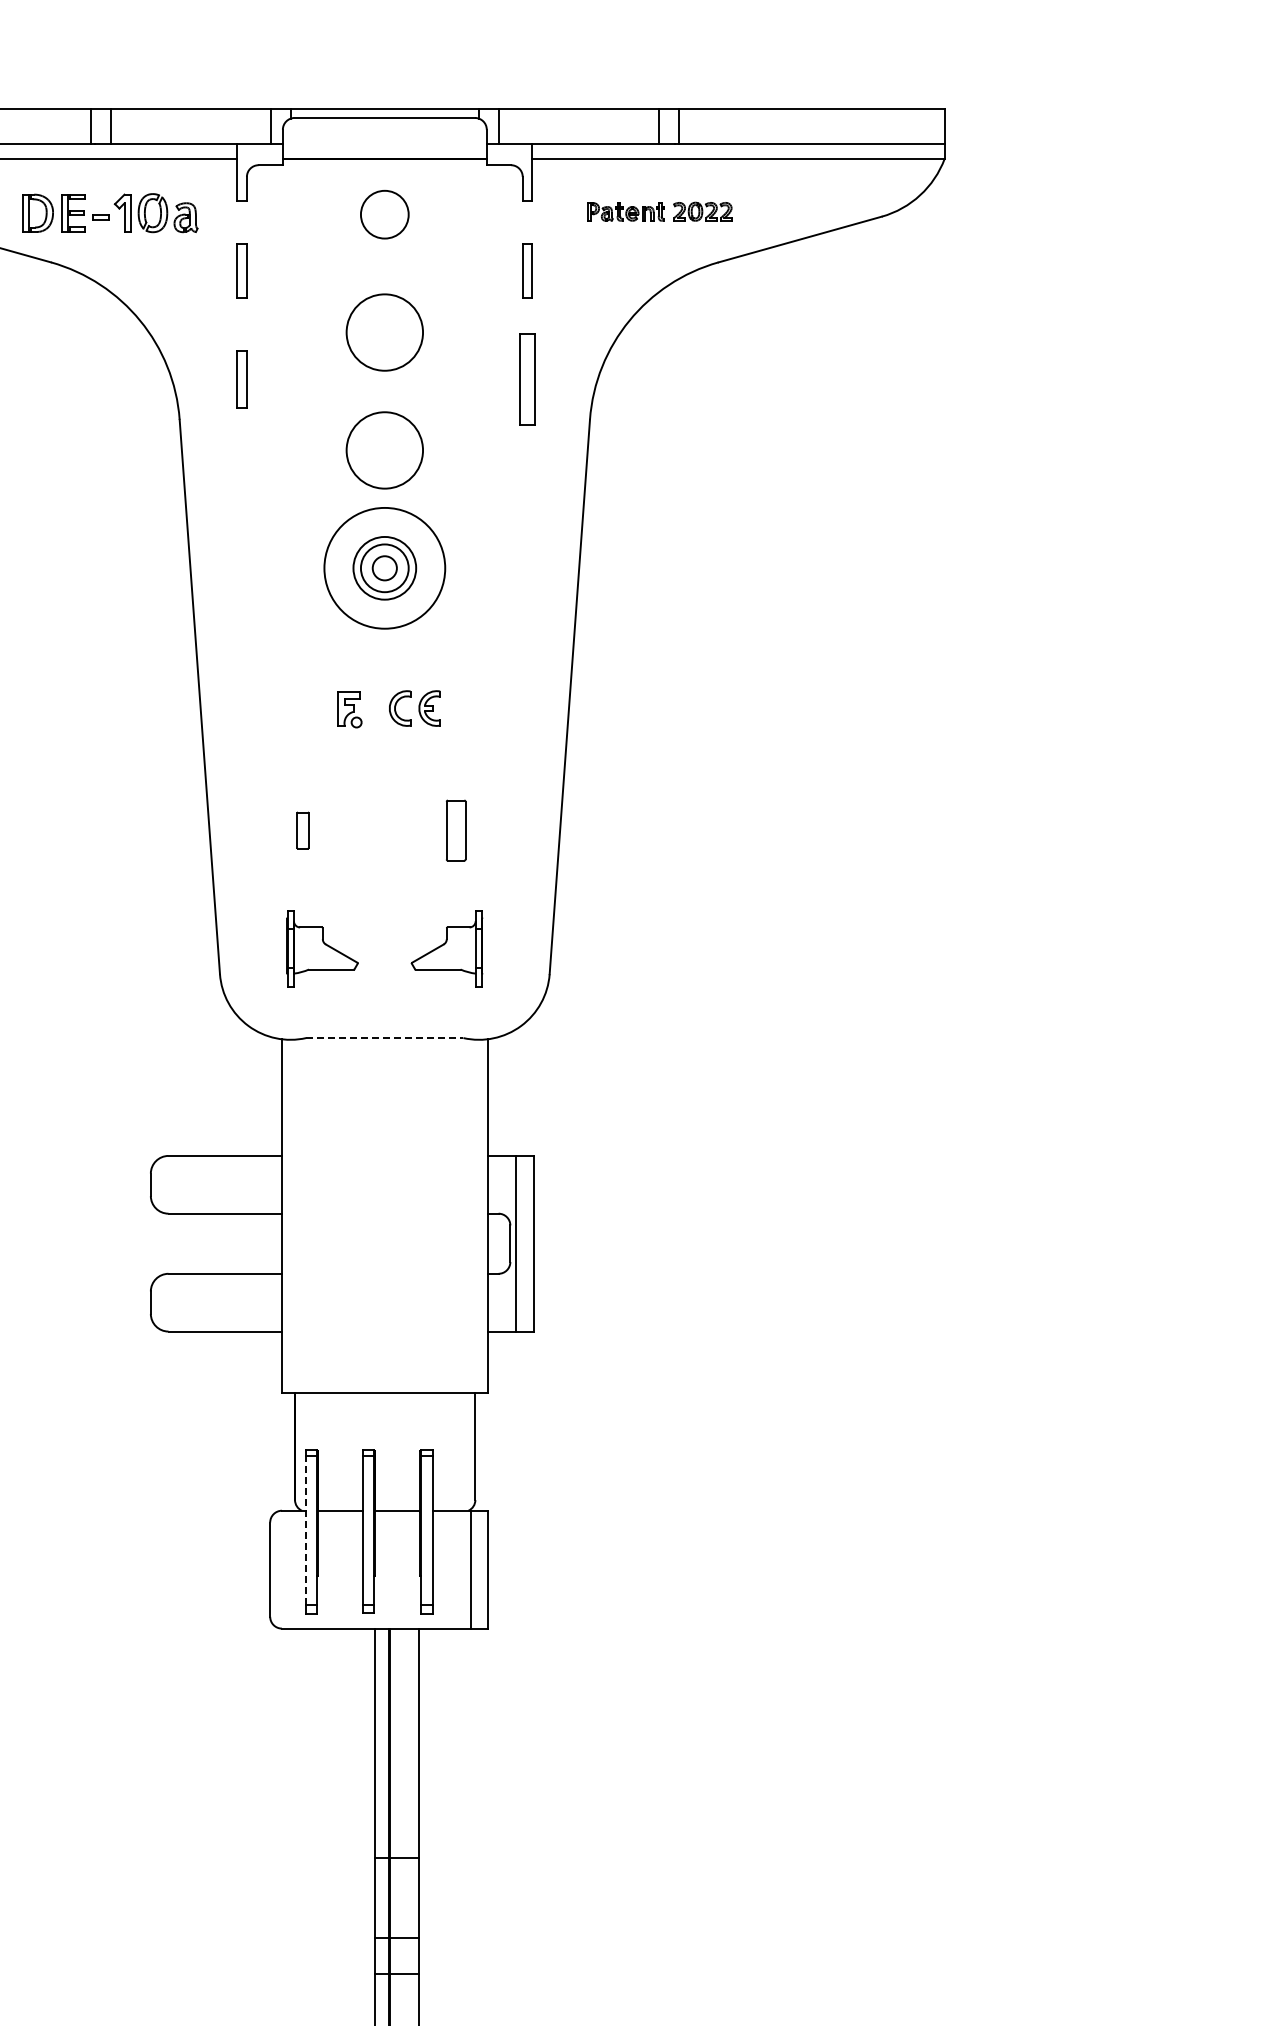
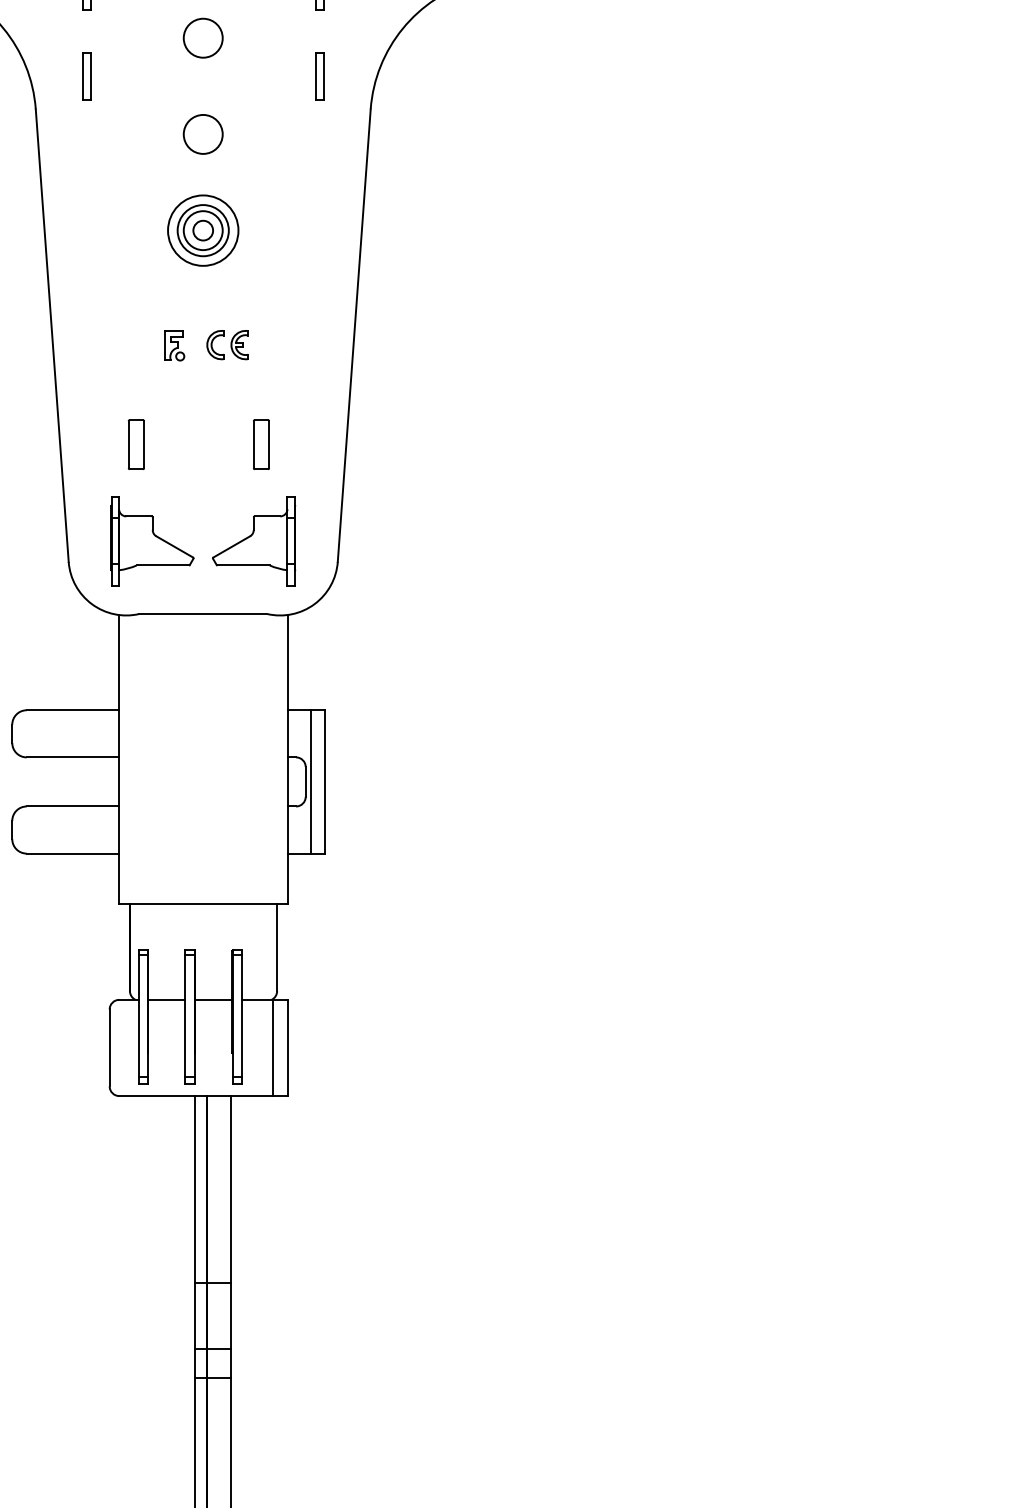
circle: (384, 332) -> (202, 38), size x0.62
part: (527, 379) -> (319, 76), size x0.62
circle: (384, 450) -> (202, 134), size x0.62
circle: (384, 568) -> (202, 230), size x0.71
part: (302, 830) -> (136, 444), size x1.67
part: (322, 948) -> (152, 540), size x1.43
part: (446, 948) -> (253, 540), size x1.43
line: (384, 1038) -> (202, 614), dashed -> solid
line: (305, 1530) -> (138, 1015), dashed -> solid

